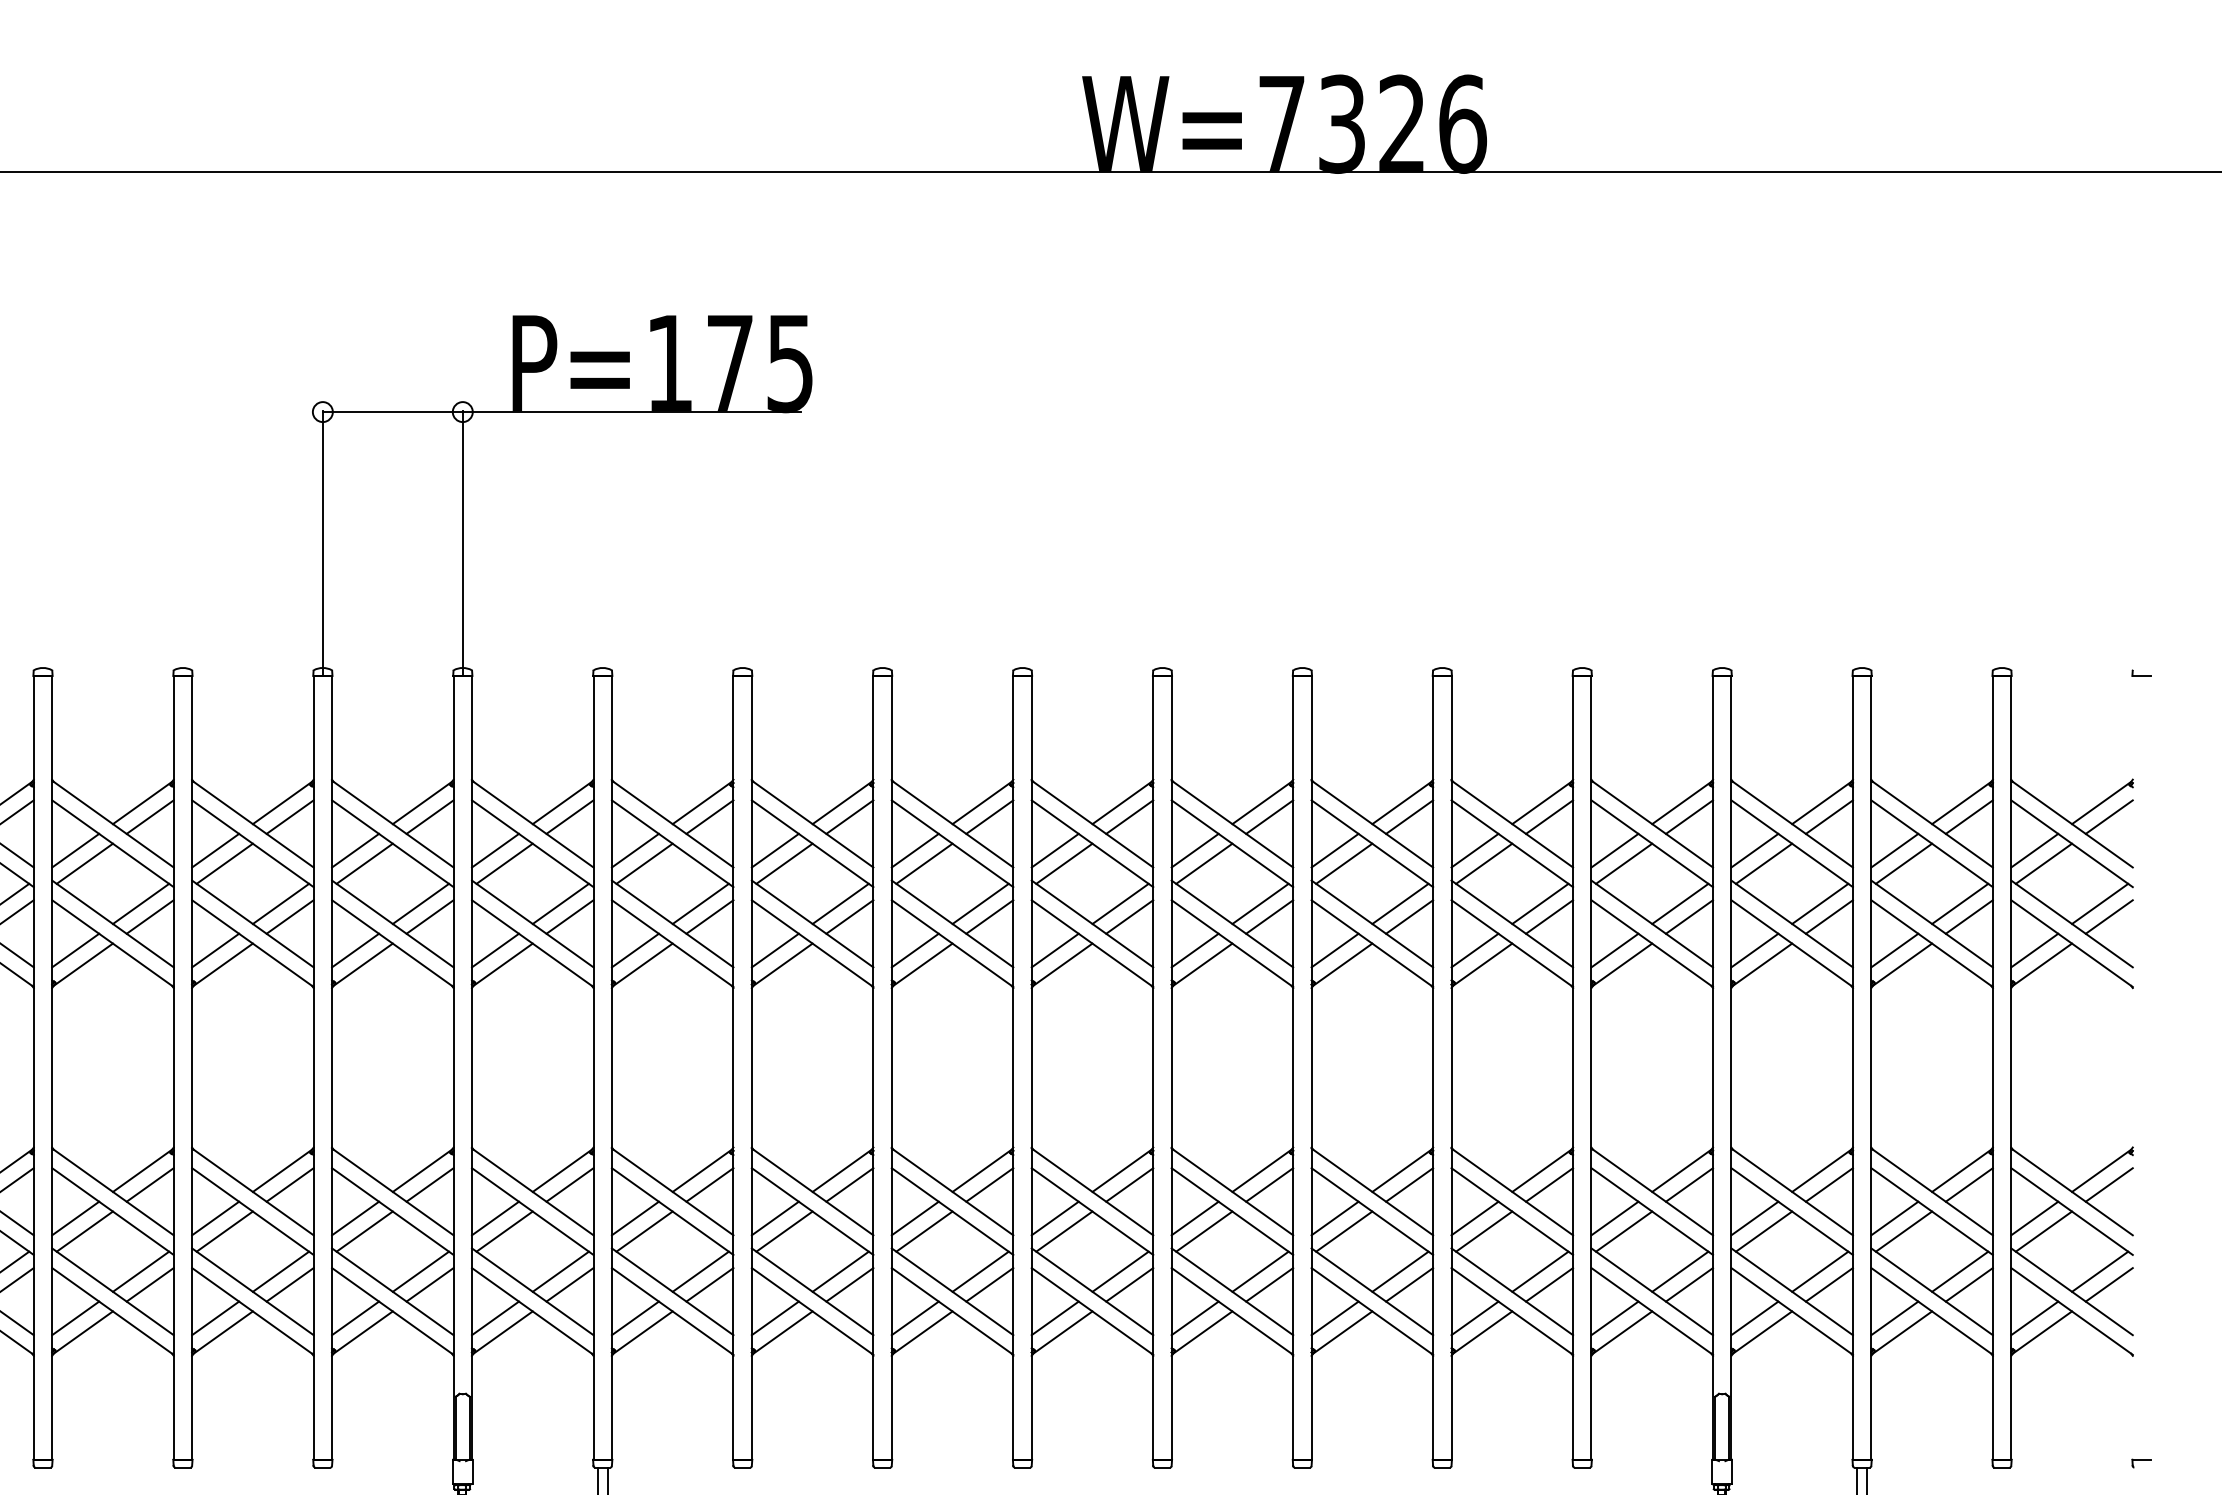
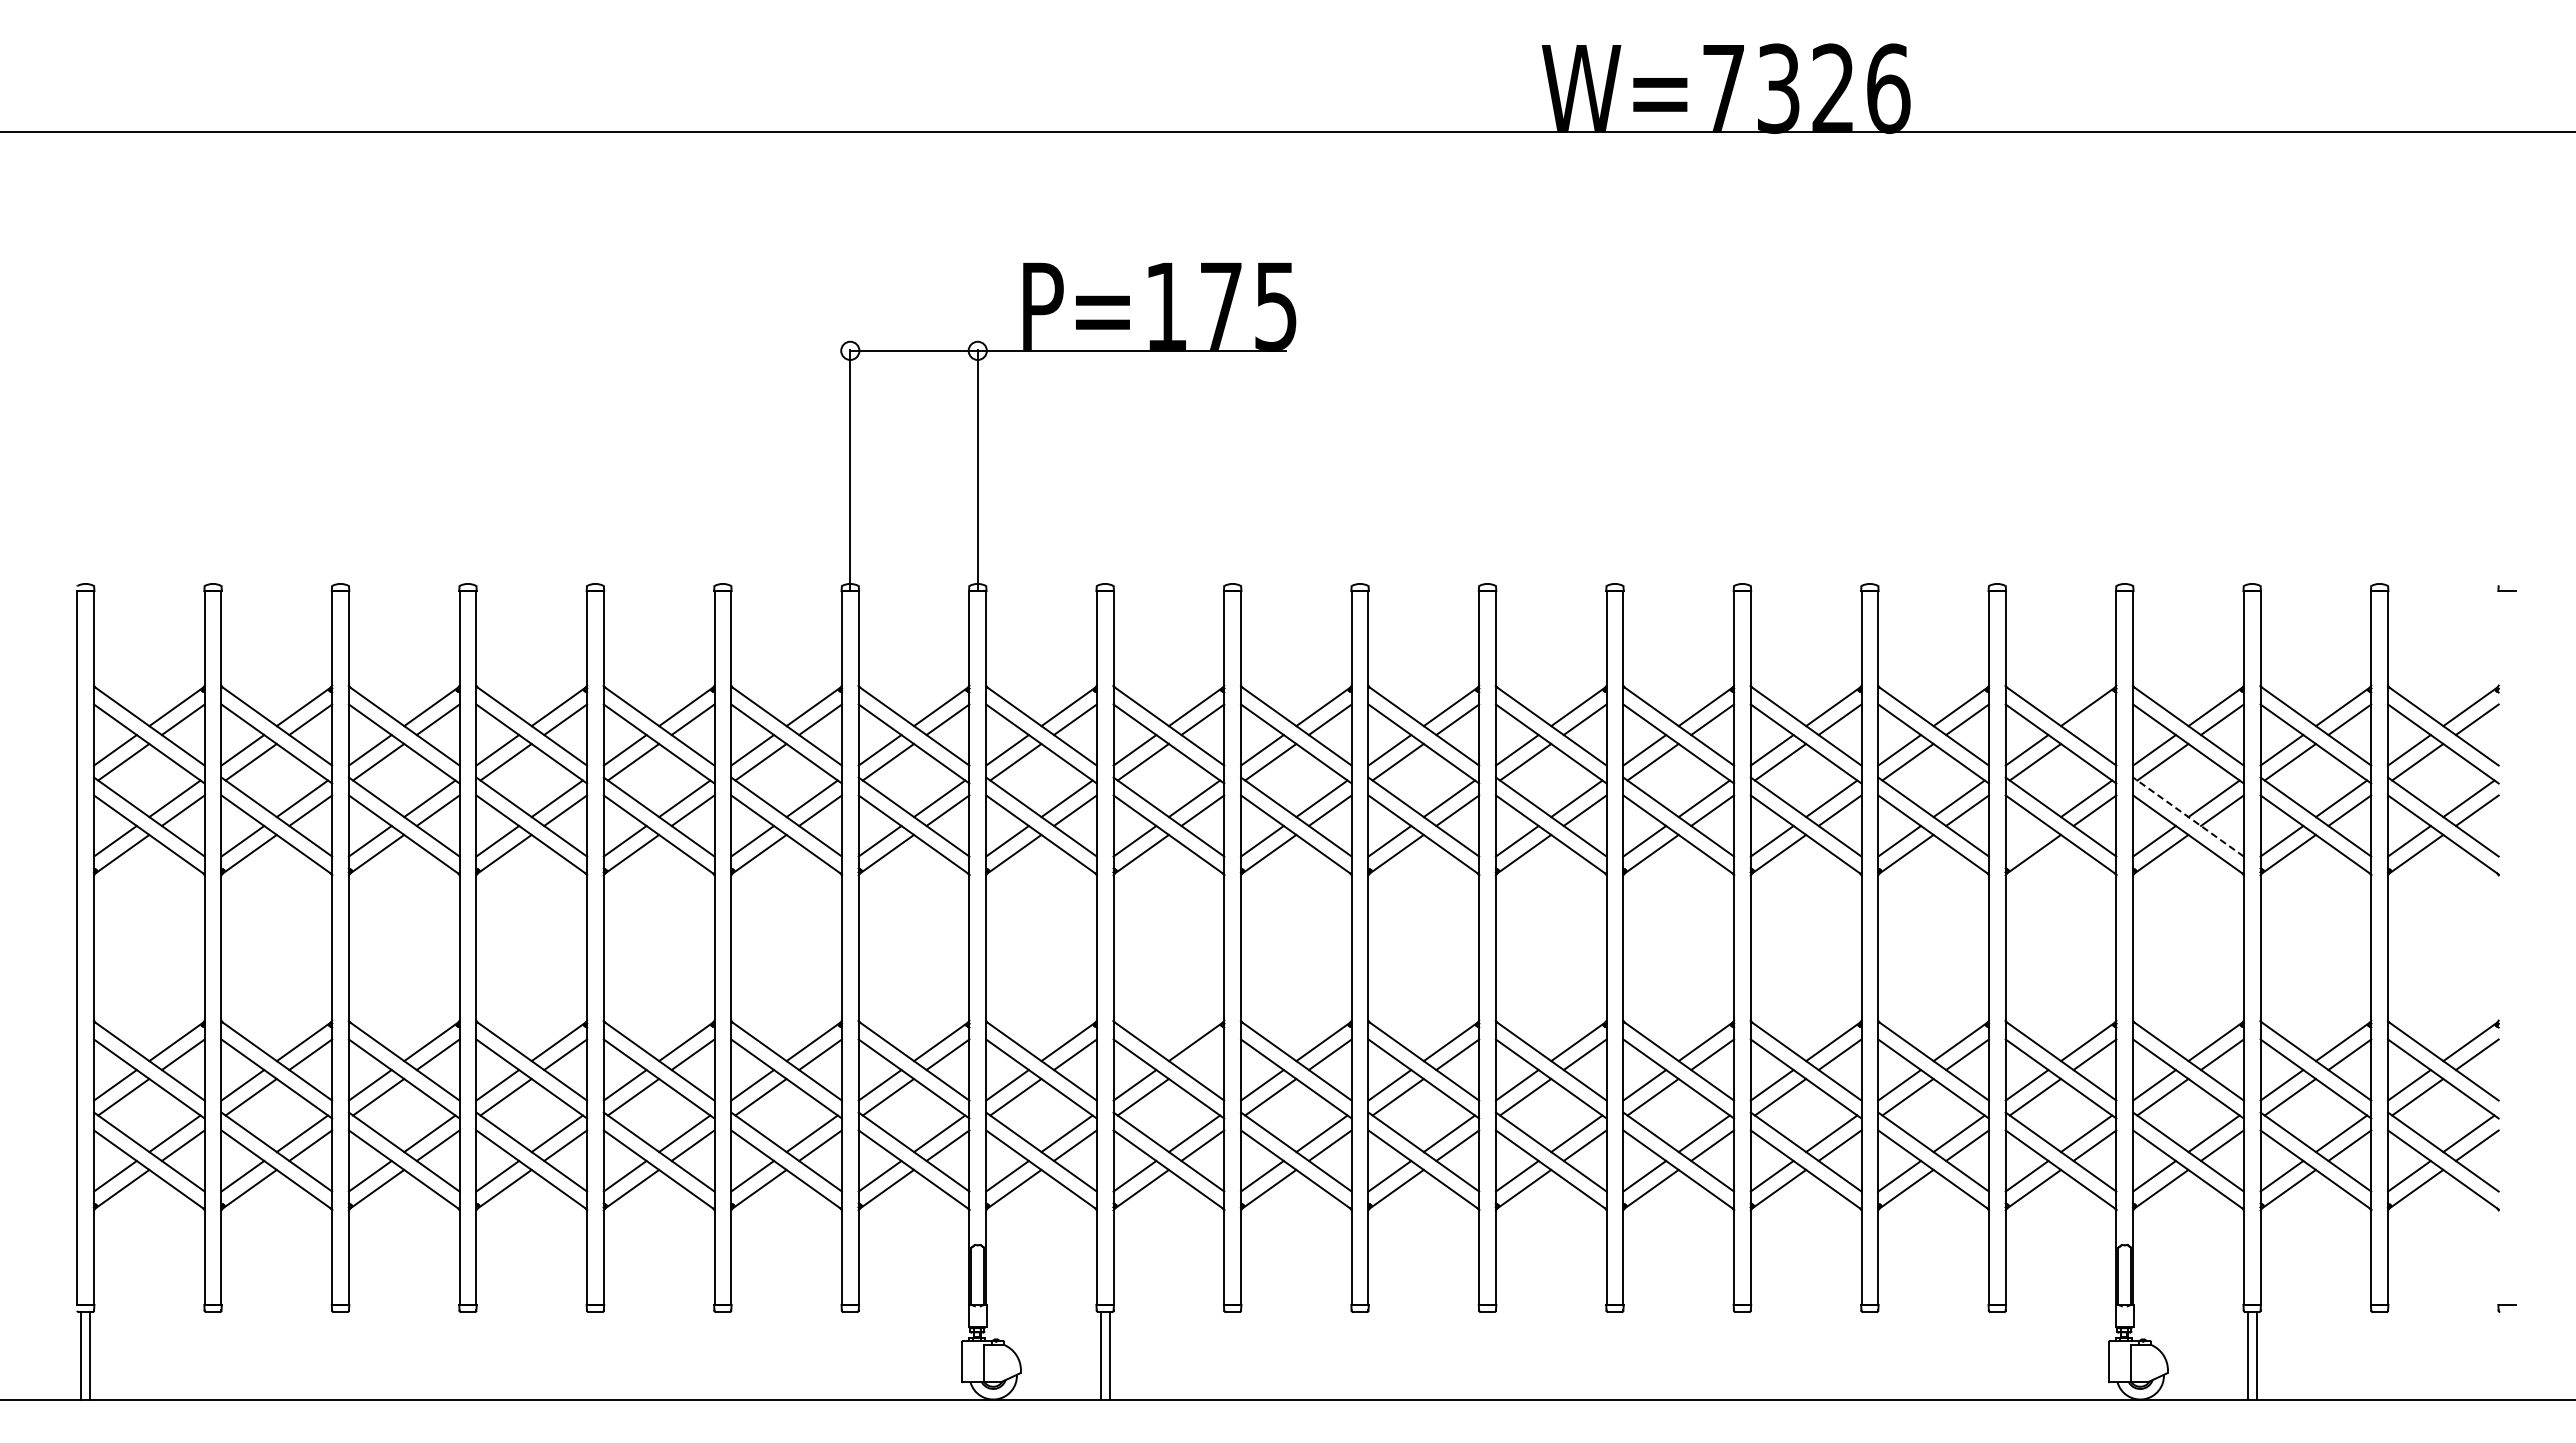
line: (1688, 816) -> (2094, 719), removed
line: (1792, 923) -> (2188, 816), solid -> dashed
line: (1614, 949) -> (2026, 840), removed
line: (709, 1184) -> (1202, 1054), removed

